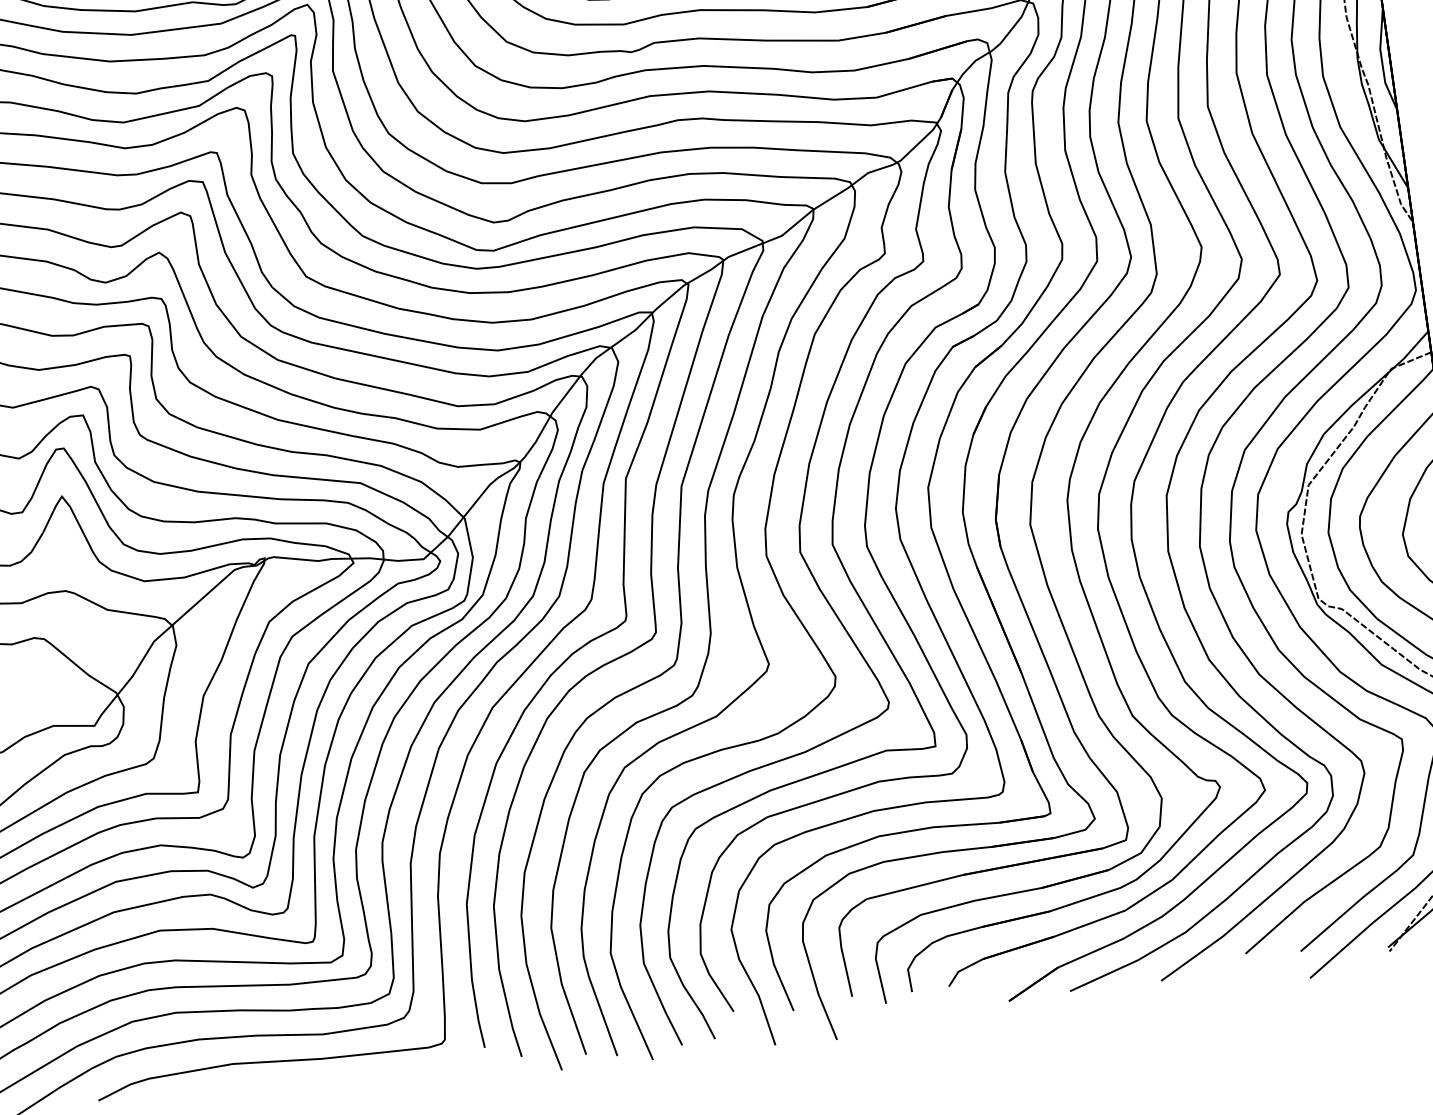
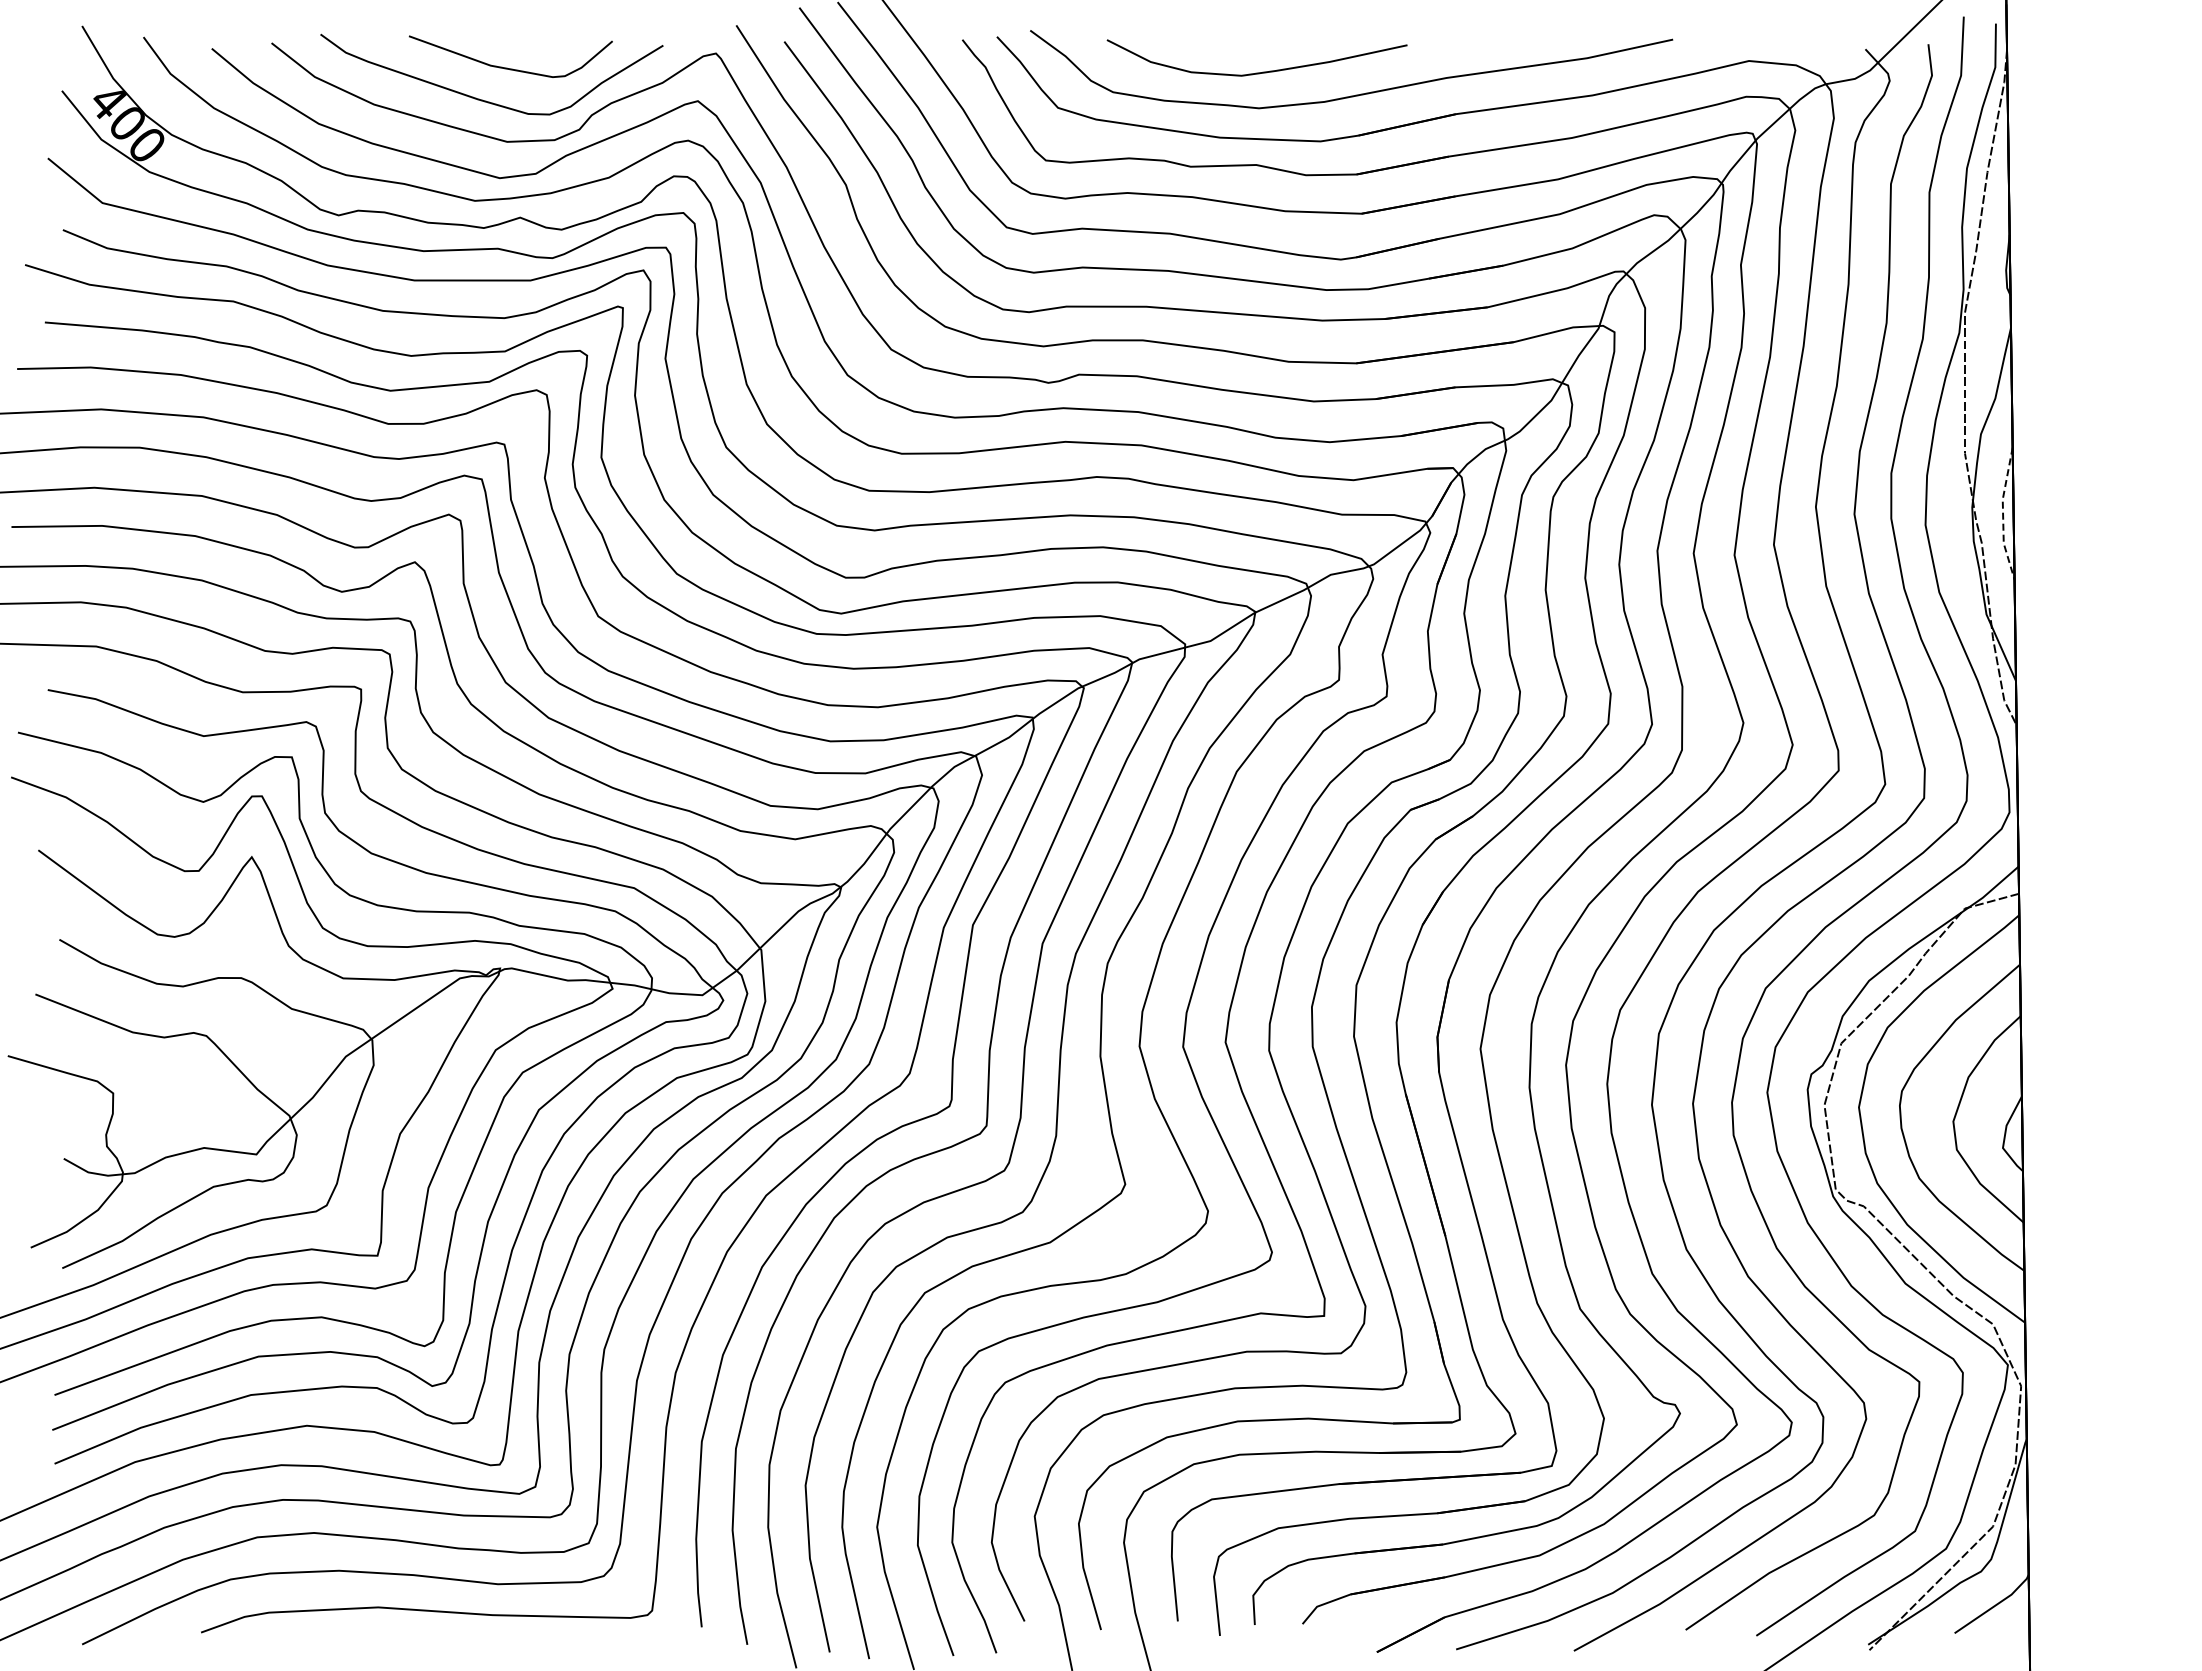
line: (1382, 60) -> (2003, 514), solid -> dashed

